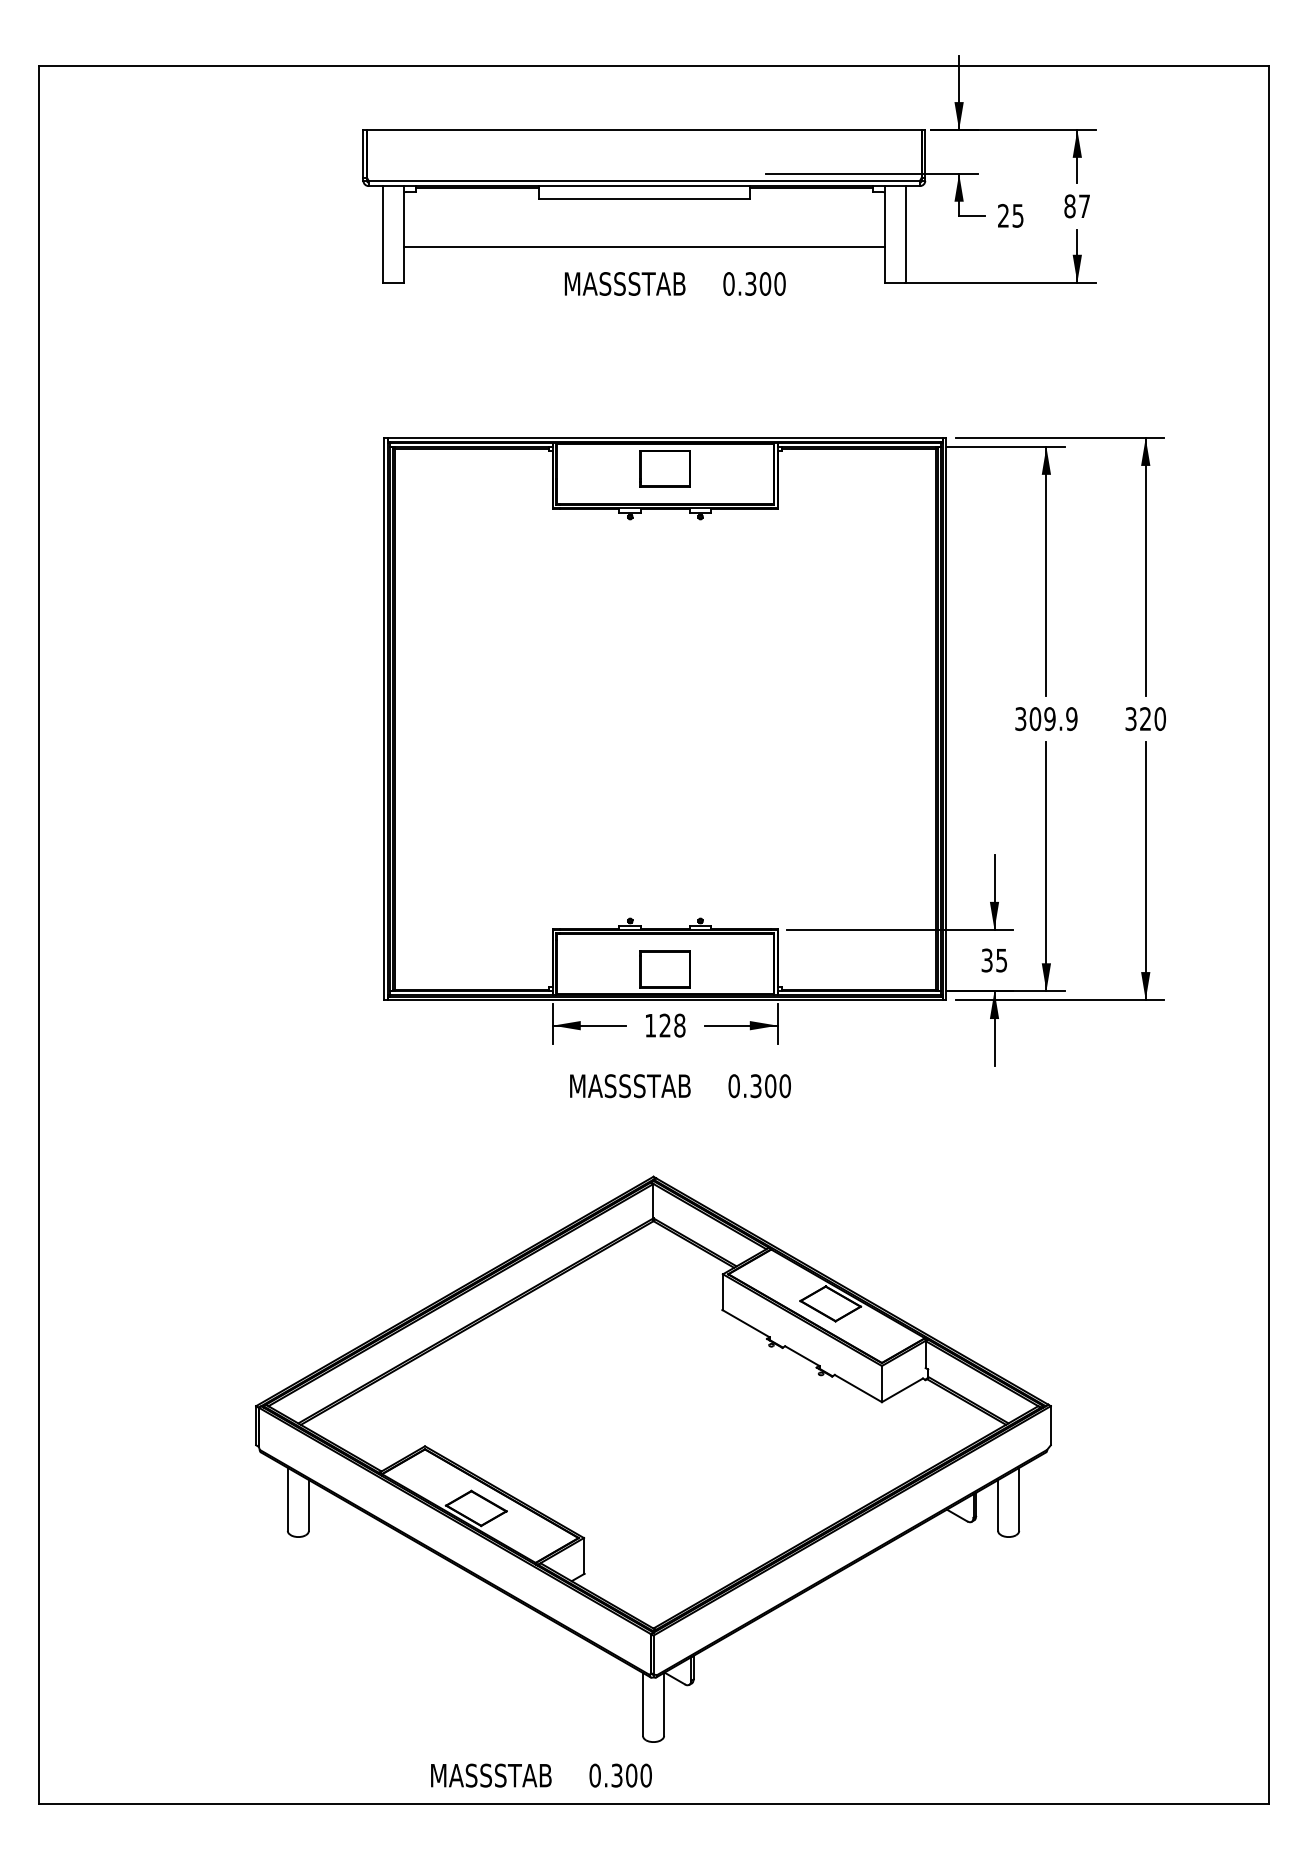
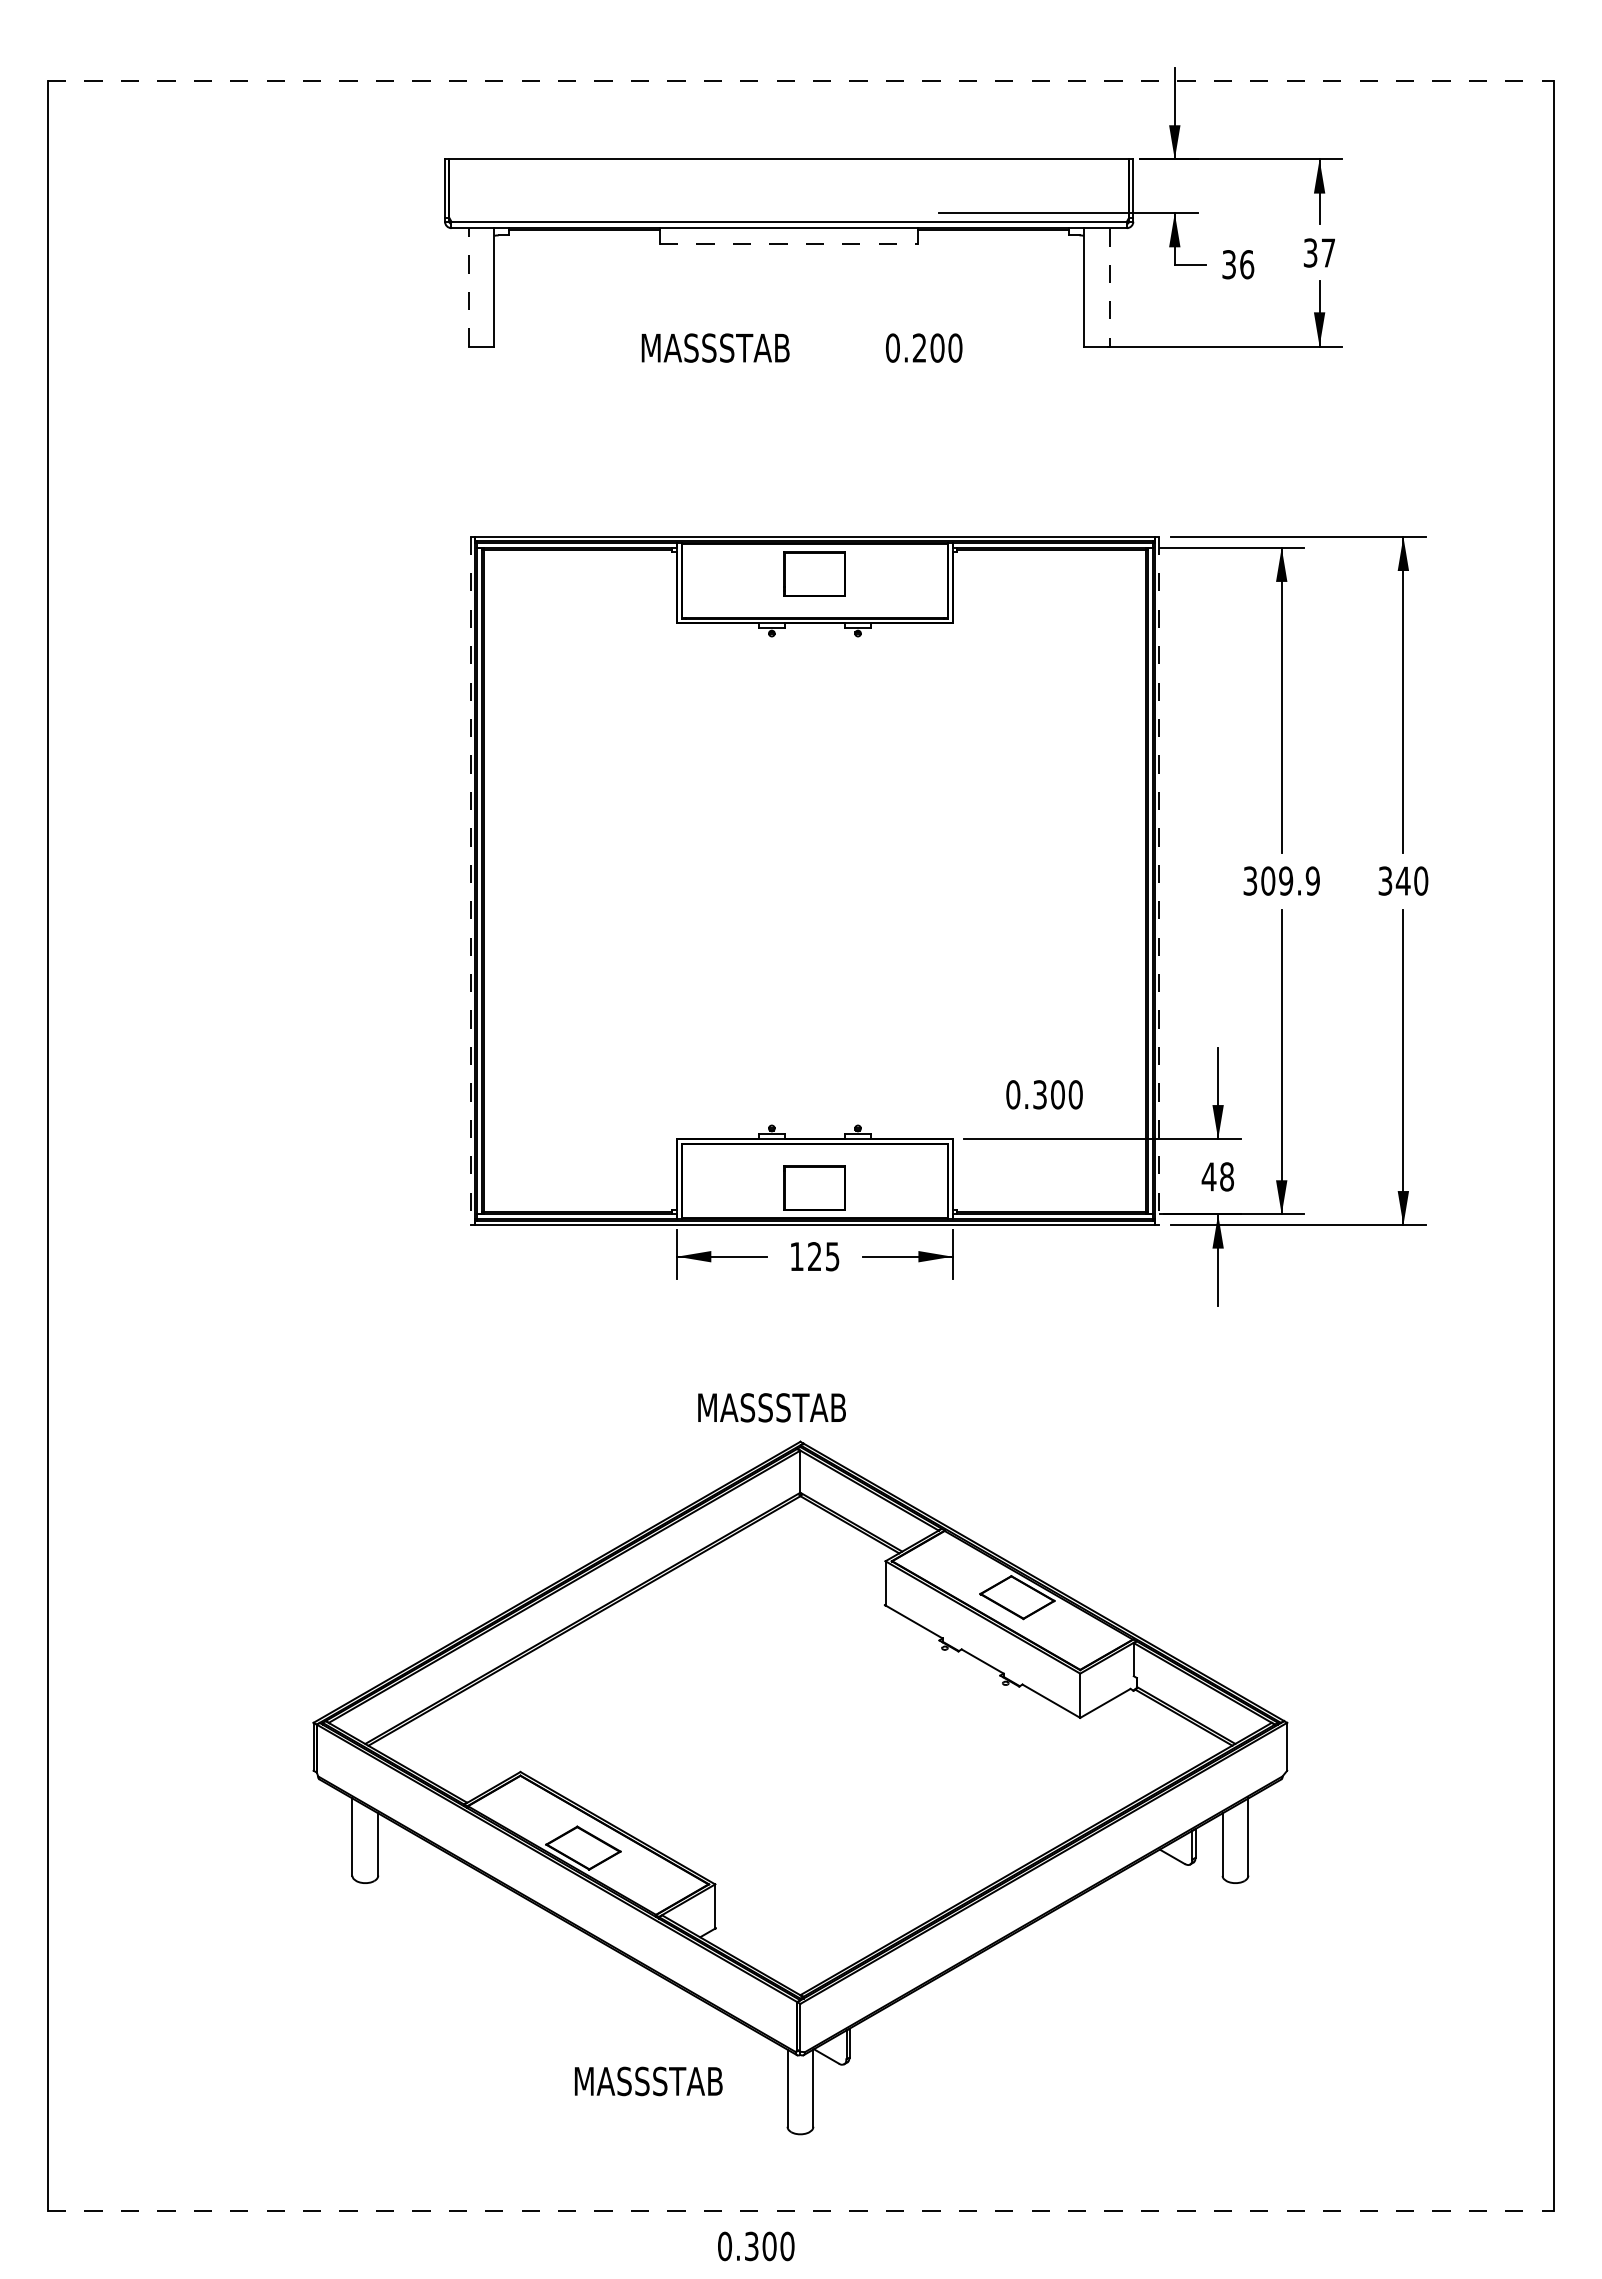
line: (654, 65) -> (801, 80), solid -> dashed
line: (644, 198) -> (789, 243), solid -> dashed
text: (1069, 205) -> (1310, 252), 87 -> 37
text: (1011, 215) -> (1238, 264), 25 -> 36
line: (382, 233) -> (468, 286), solid -> dashed
line: (905, 234) -> (1109, 287), solid -> dashed
line: (643, 246) -> (788, 302), removed
text: (625, 283) -> (715, 347), moved
text: (750, 283) -> (919, 347), 0.300 -> 0.200
text: (1145, 718) -> (1402, 880), 320 -> 340
line: (384, 719) -> (470, 881), solid -> dashed
line: (946, 719) -> (1159, 881), solid -> dashed
text: (993, 960) -> (1217, 1176), 35 -> 48
text: (679, 1025) -> (832, 1256), 128 -> 125
text: (629, 1085) -> (771, 1407), moved
text: (759, 1085) -> (1044, 1094), moved
text: (491, 1775) -> (648, 2081), moved
text: (620, 1775) -> (756, 2246), moved
line: (654, 1804) -> (801, 2210), solid -> dashed

